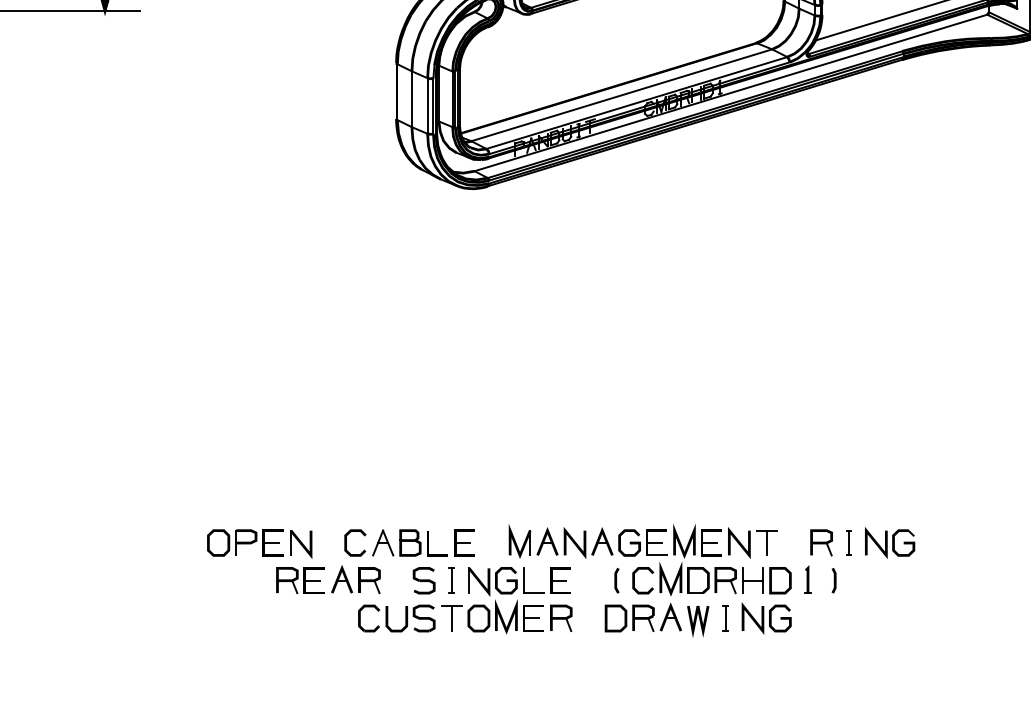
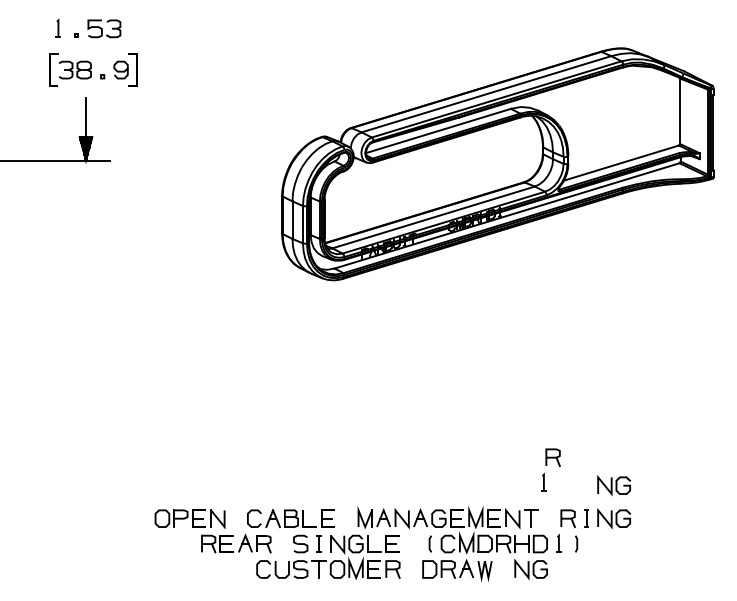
part: (795, 469) -> (550, 469), added
part: (890, 493) -> (614, 485), added
part: (725, 618) -> (503, 569), removed

